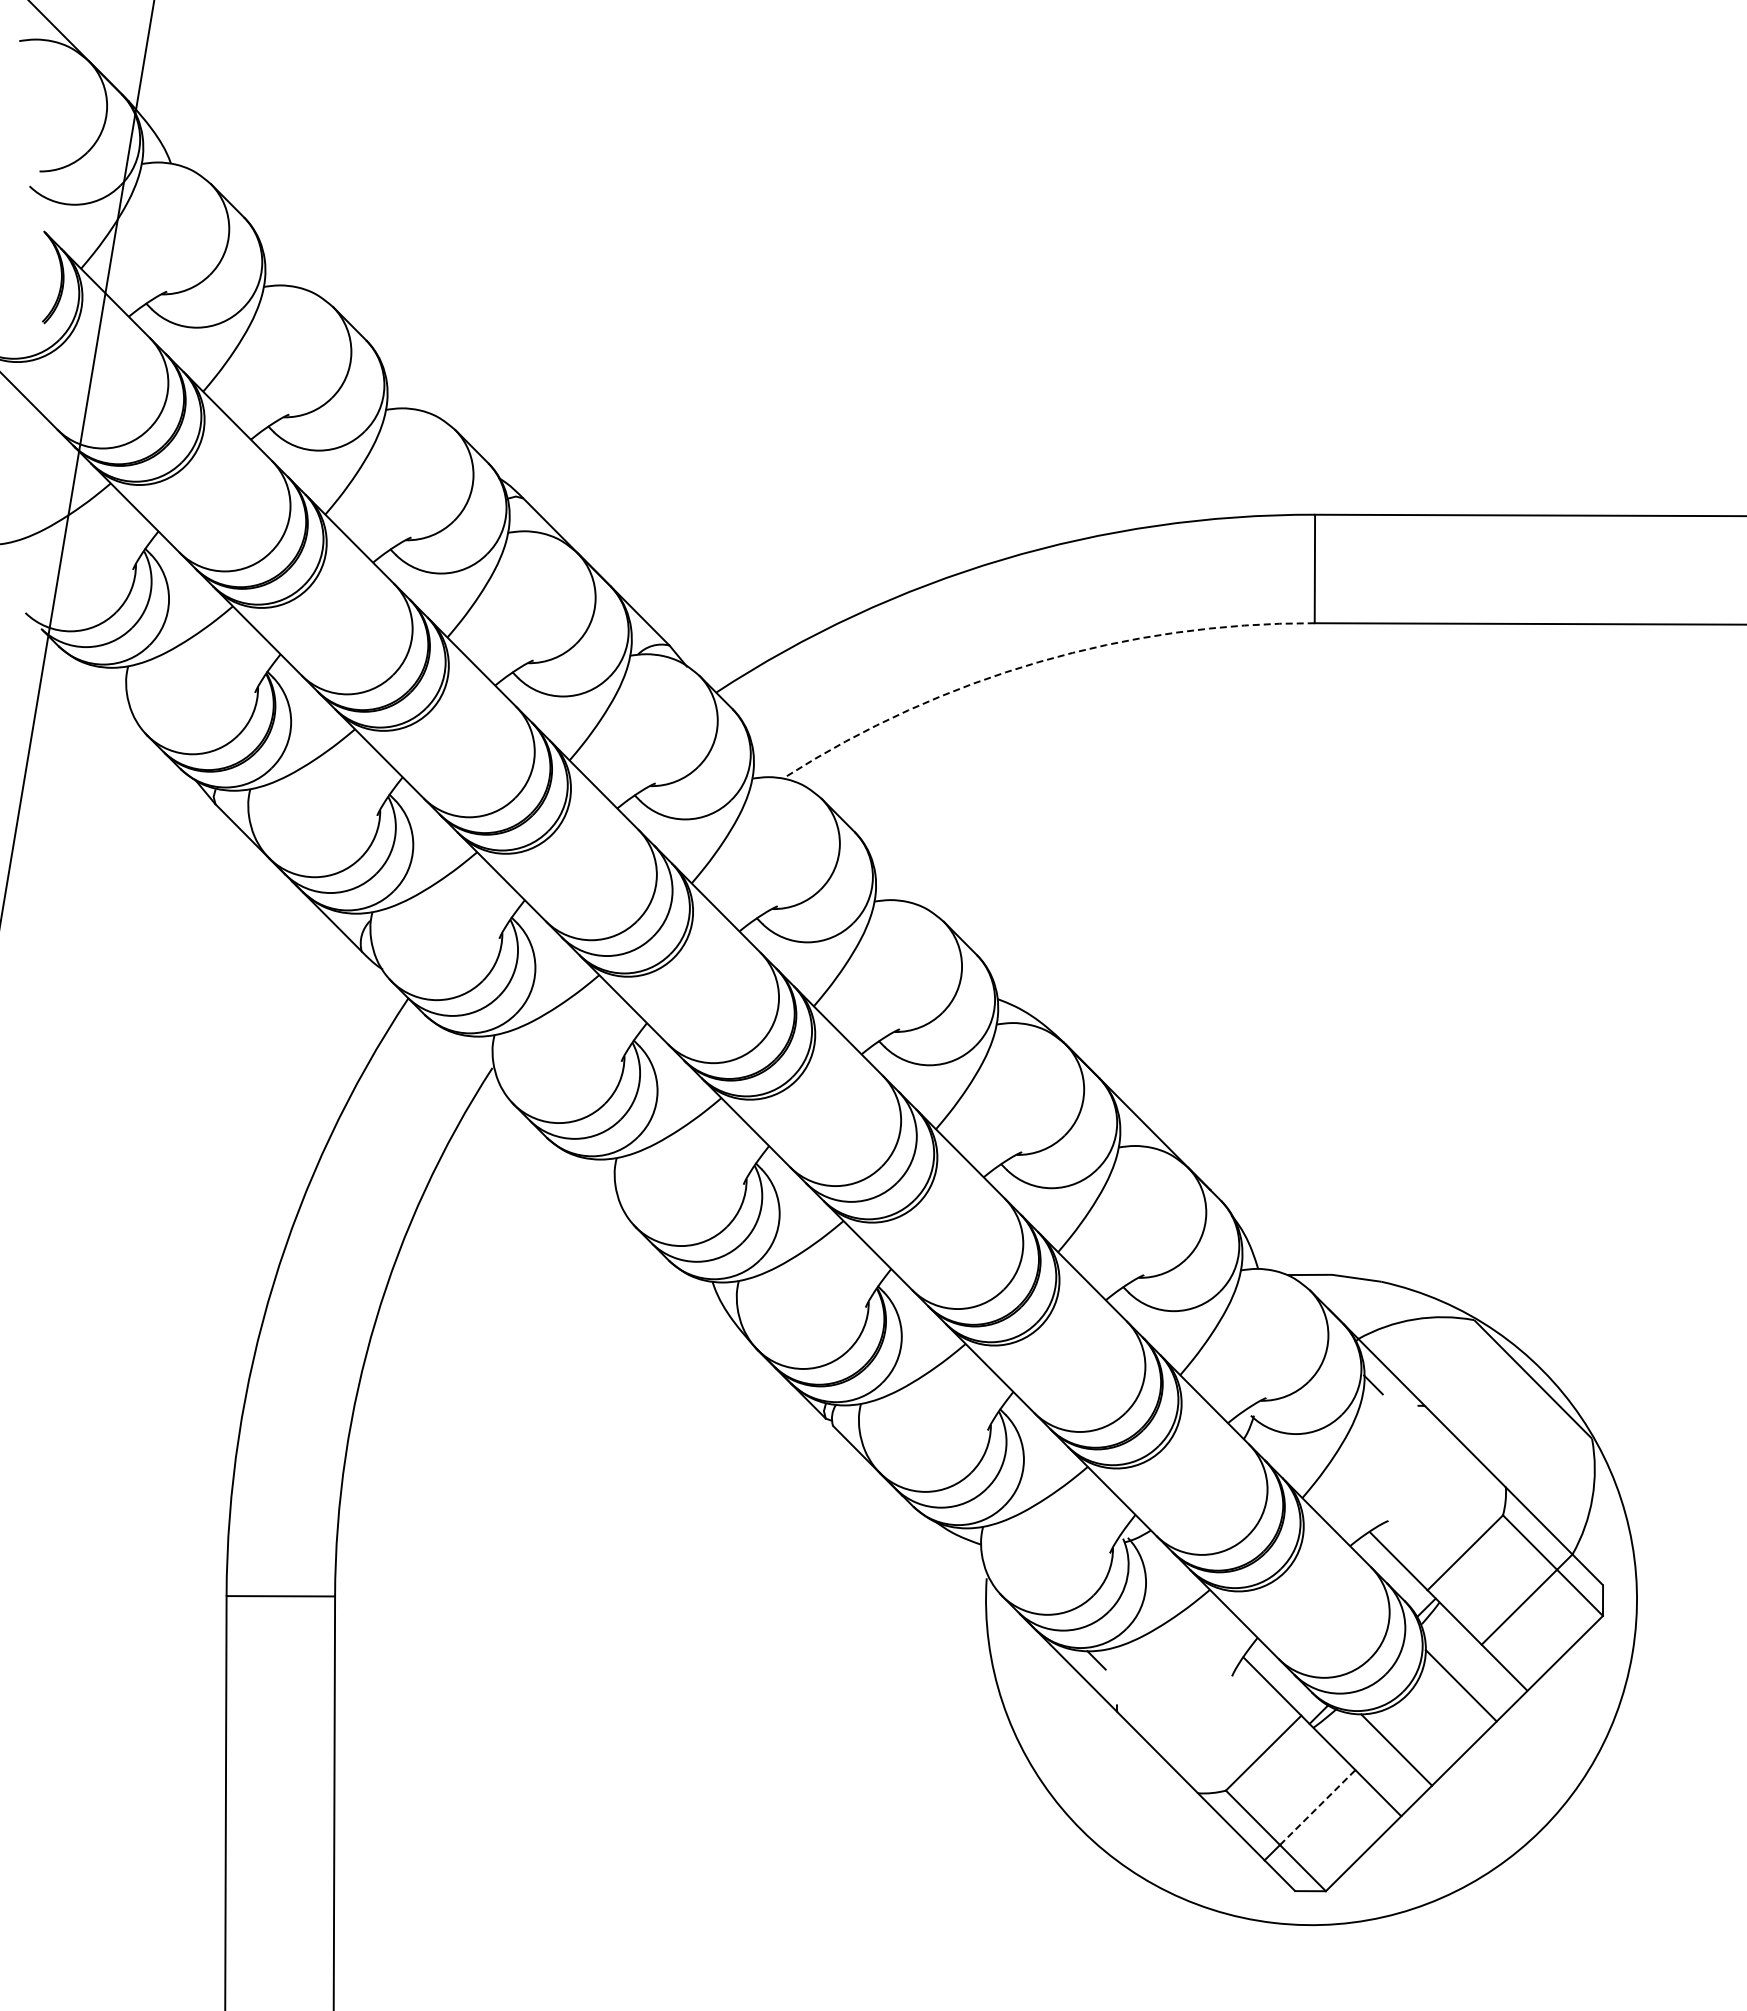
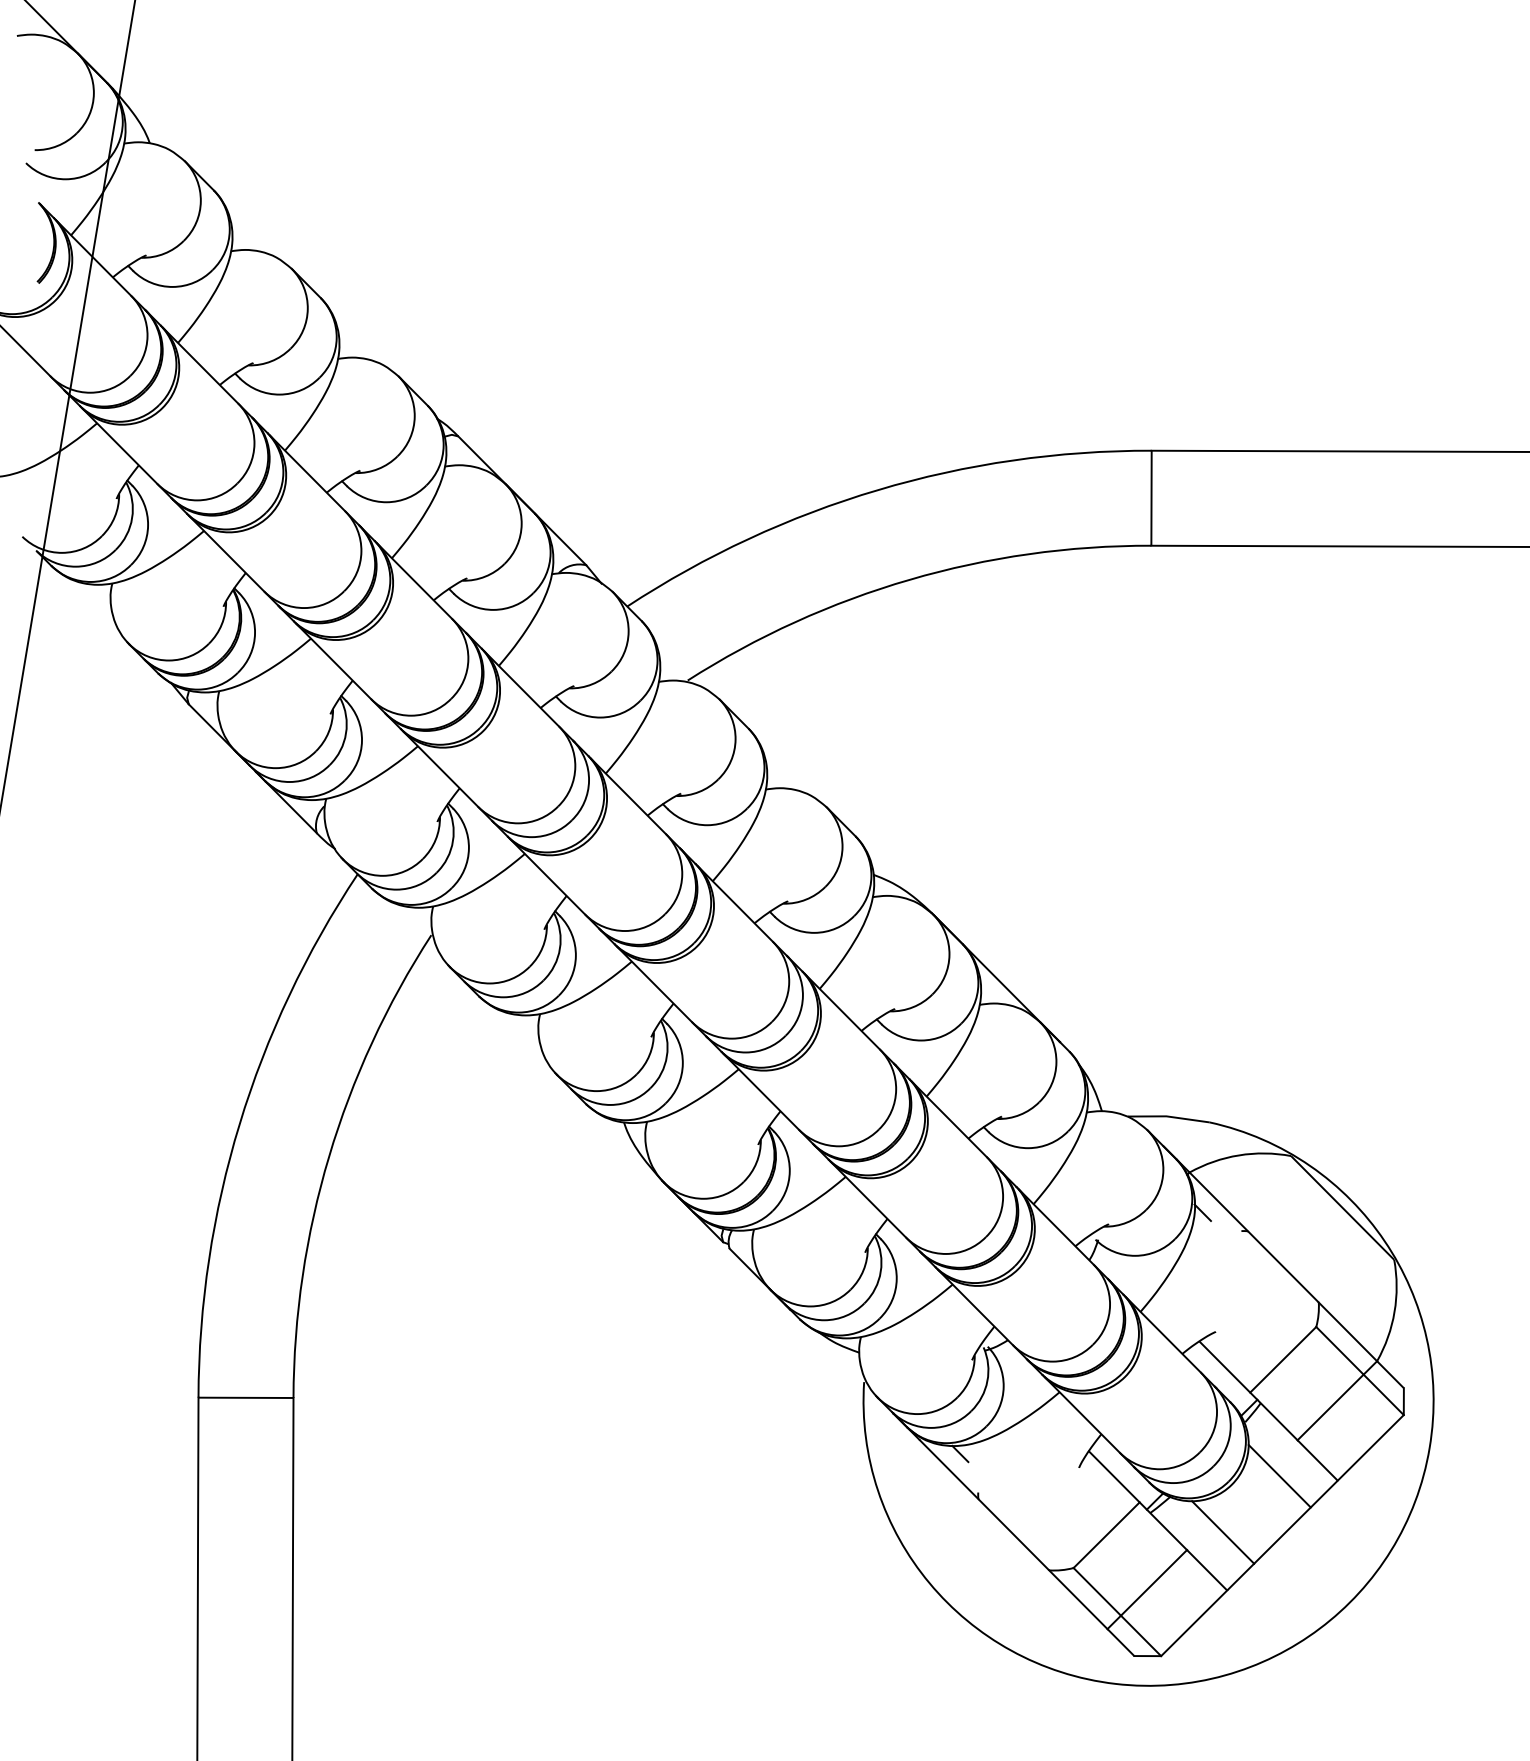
arc: (1038, 662) -> (909, 580), dashed -> solid
line: (1318, 1807) -> (1154, 1582), dashed -> solid

